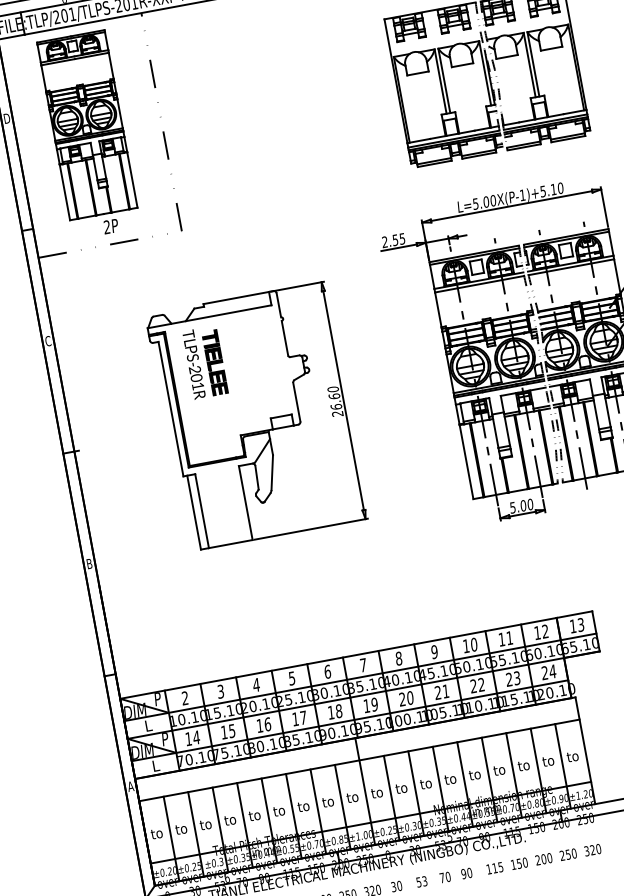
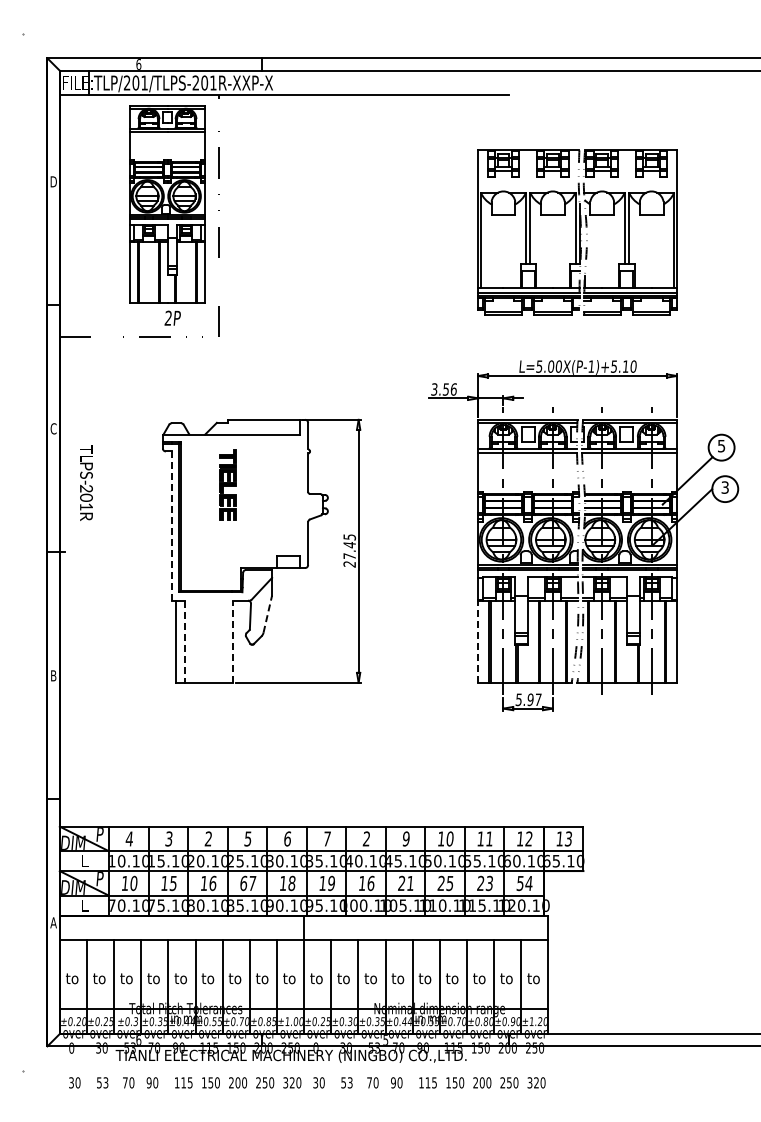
part: (89, 134) -> (167, 215), moved
text: (393, 240) -> (443, 389), 2.55 -> 3.56
text: (194, 364) -> (86, 482), moved
text: (334, 397) -> (349, 546), 26.60 -> 27.45
line: (170, 409) -> (171, 526), solid -> dashed
line: (466, 461) -> (478, 641), solid -> dashed
line: (271, 471) -> (267, 613), solid -> dashed
line: (245, 502) -> (233, 641), solid -> dashed
text: (526, 504) -> (534, 699), 5.00 -> 5.97
line: (201, 511) -> (184, 642), solid -> dashed
text: (398, 658) -> (366, 838), 8 -> 2
text: (544, 673) -> (519, 883), 24 -> 54
text: (255, 684) -> (207, 838), 4 -> 2
text: (481, 684) -> (449, 883), 22 -> 25
text: (406, 697) -> (366, 882), 20 -> 16
text: (184, 698) -> (128, 838), 2 -> 4
text: (295, 719) -> (243, 883), 17 -> 67
text: (196, 737) -> (133, 883), 14 -> 10

